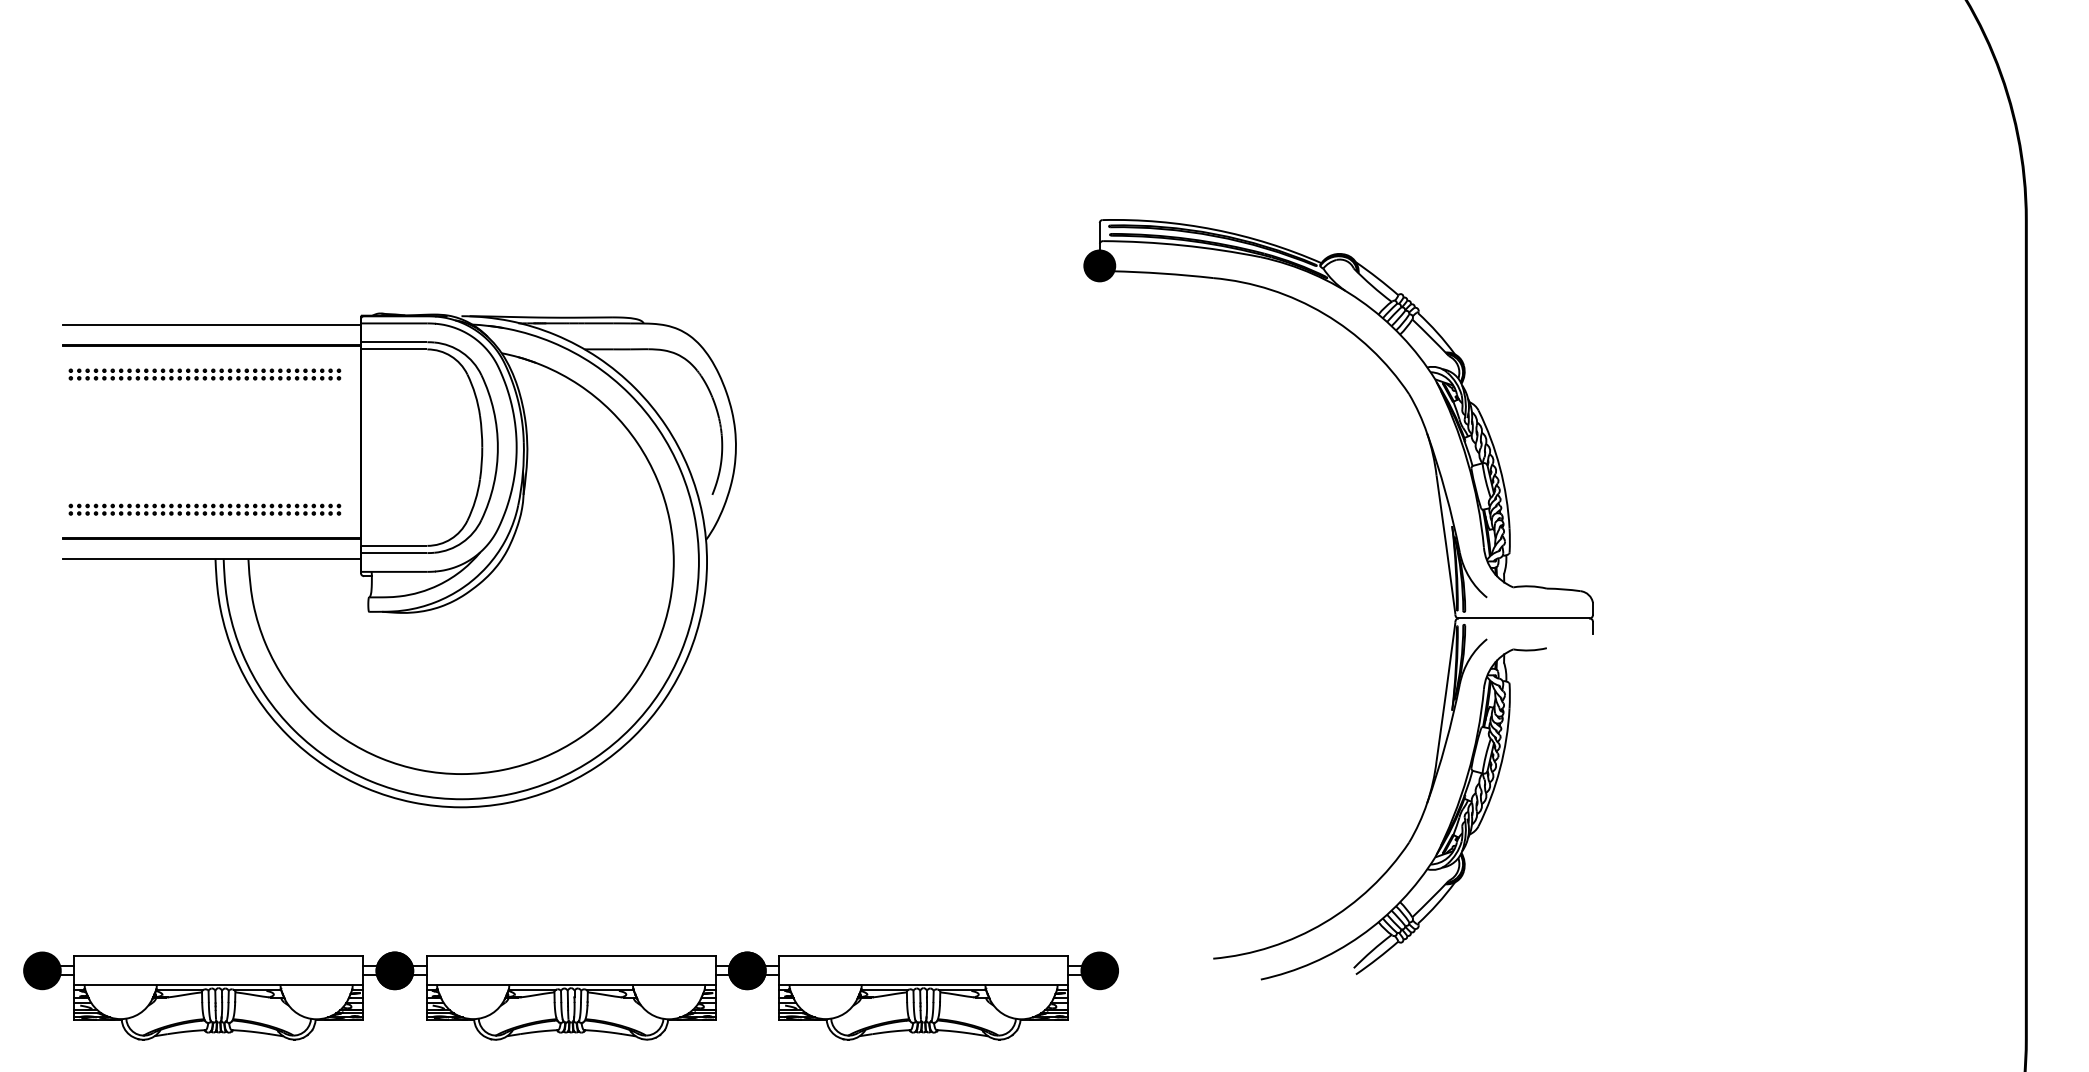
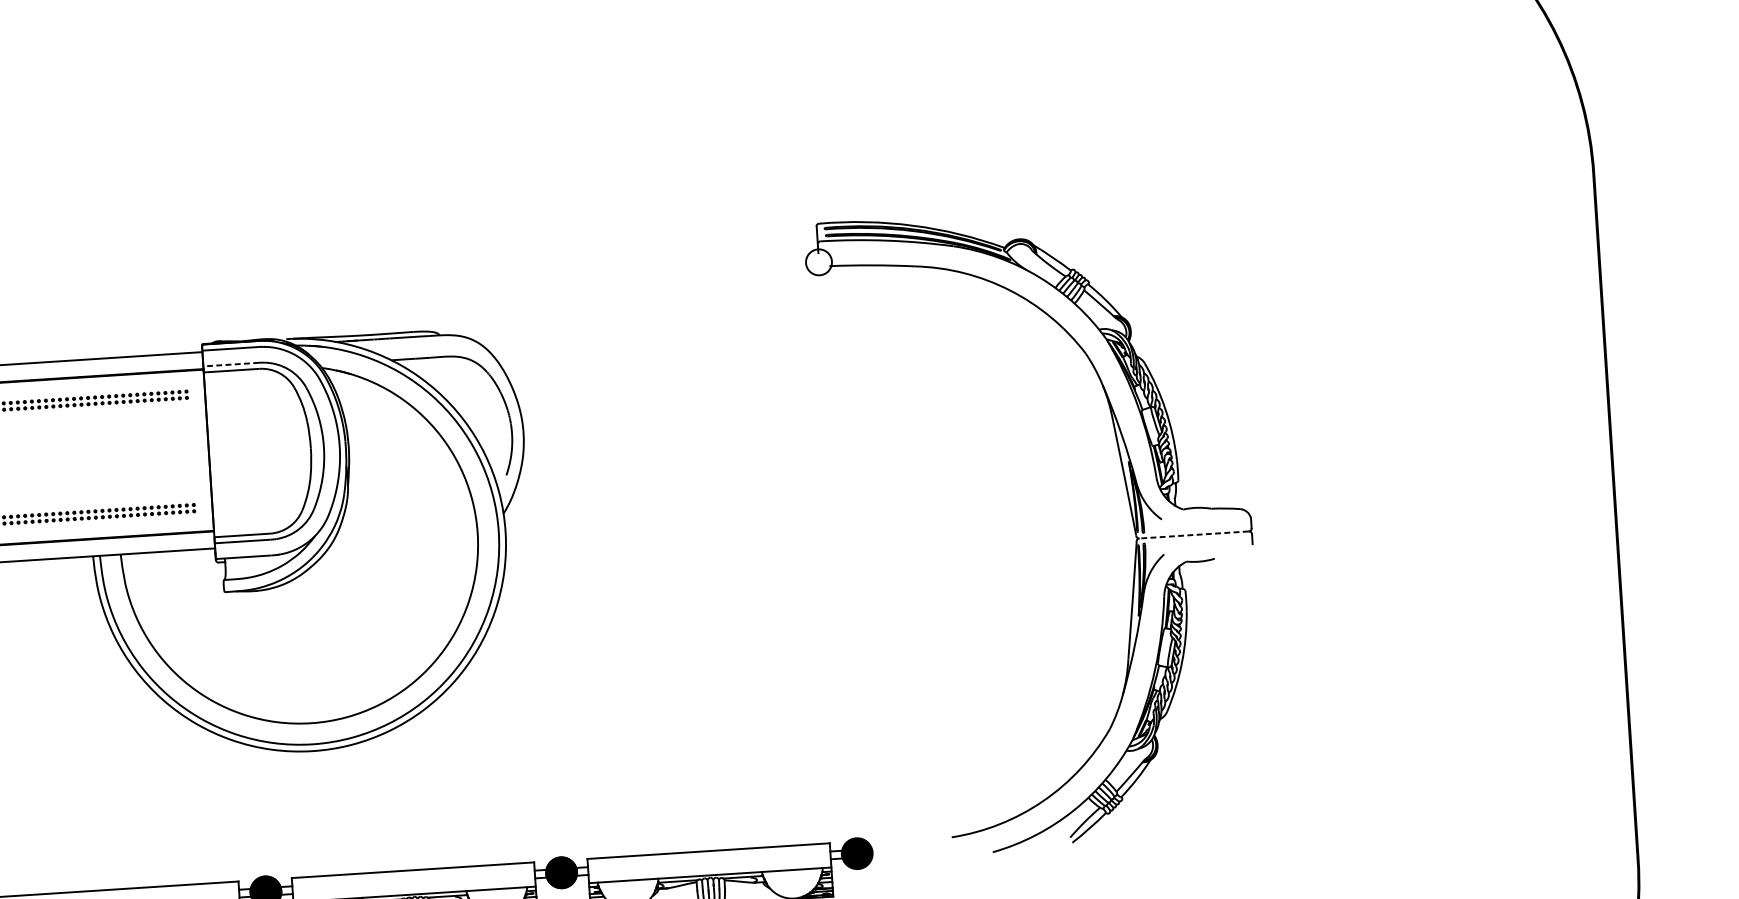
fill: (1099, 265) -> (818, 262), removed
line: (393, 342) -> (230, 364), solid -> dashed
line: (1523, 618) -> (1193, 535), solid -> dashed

